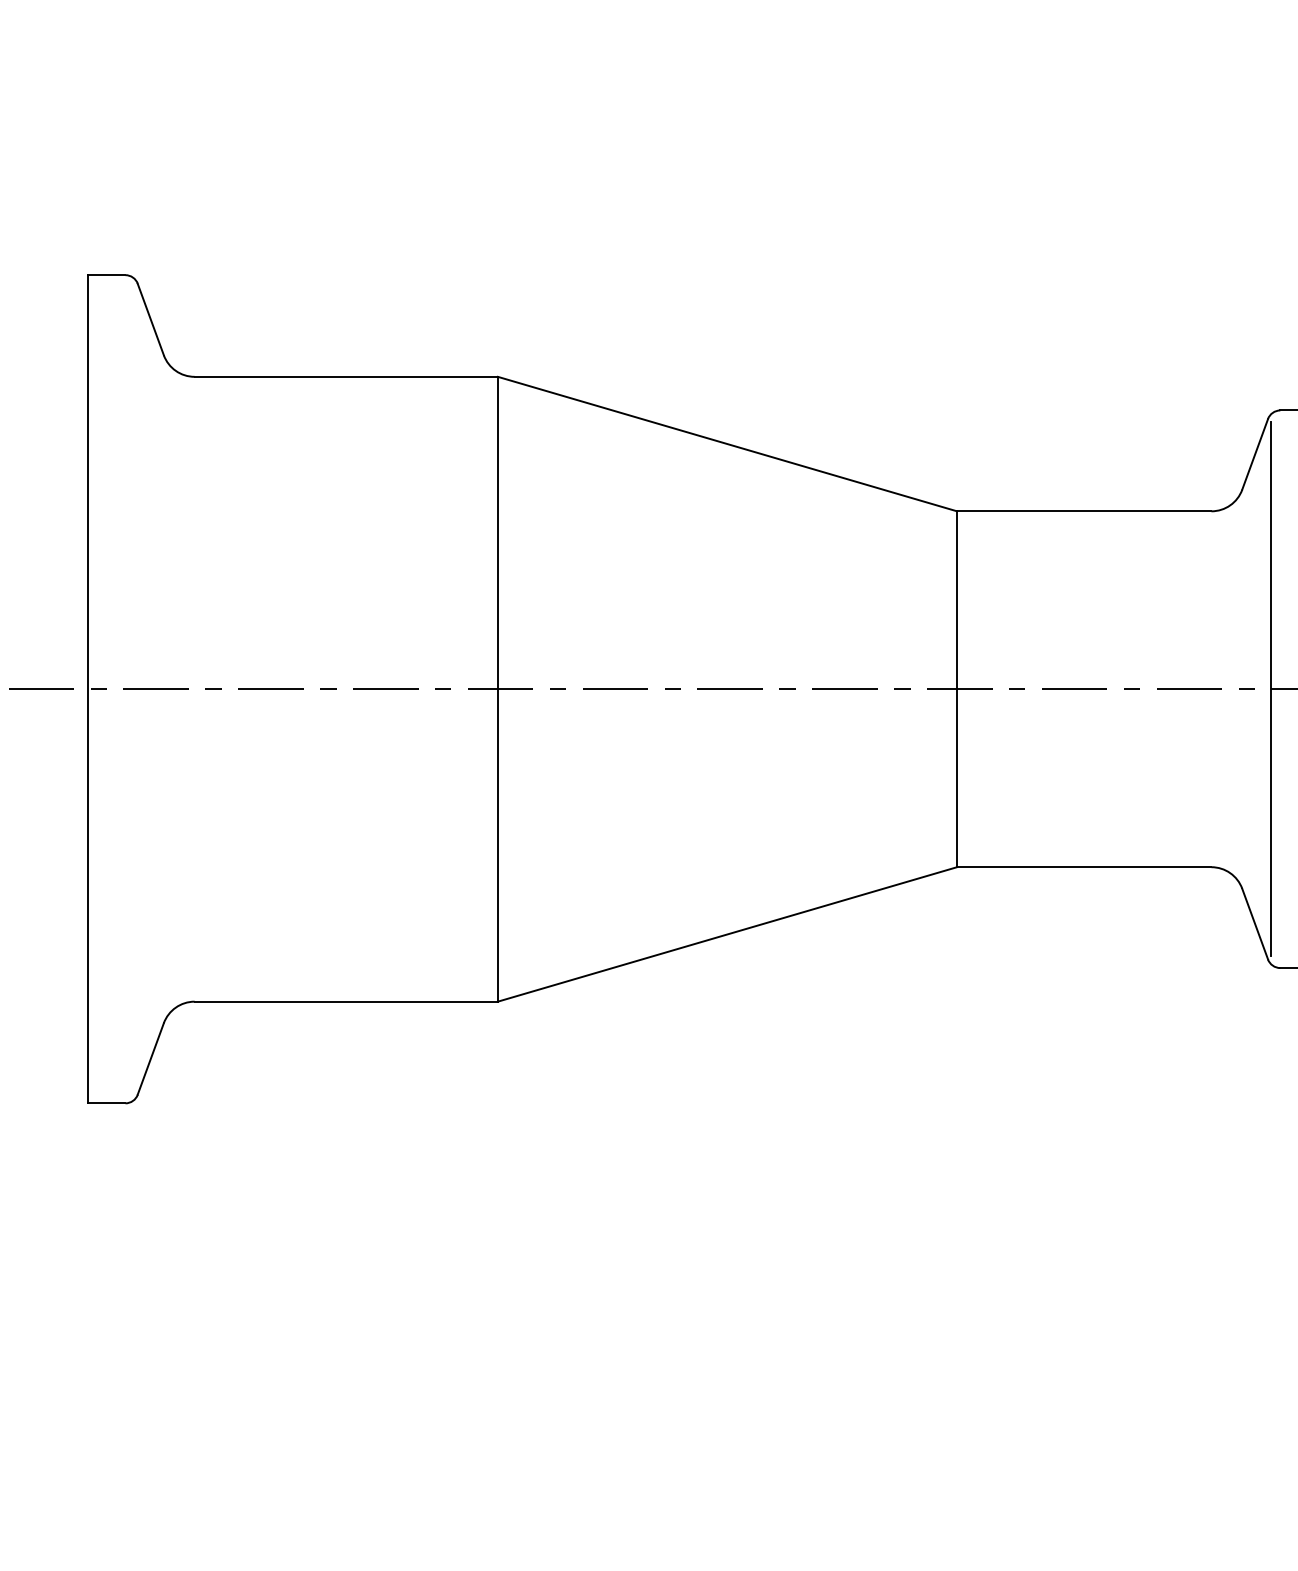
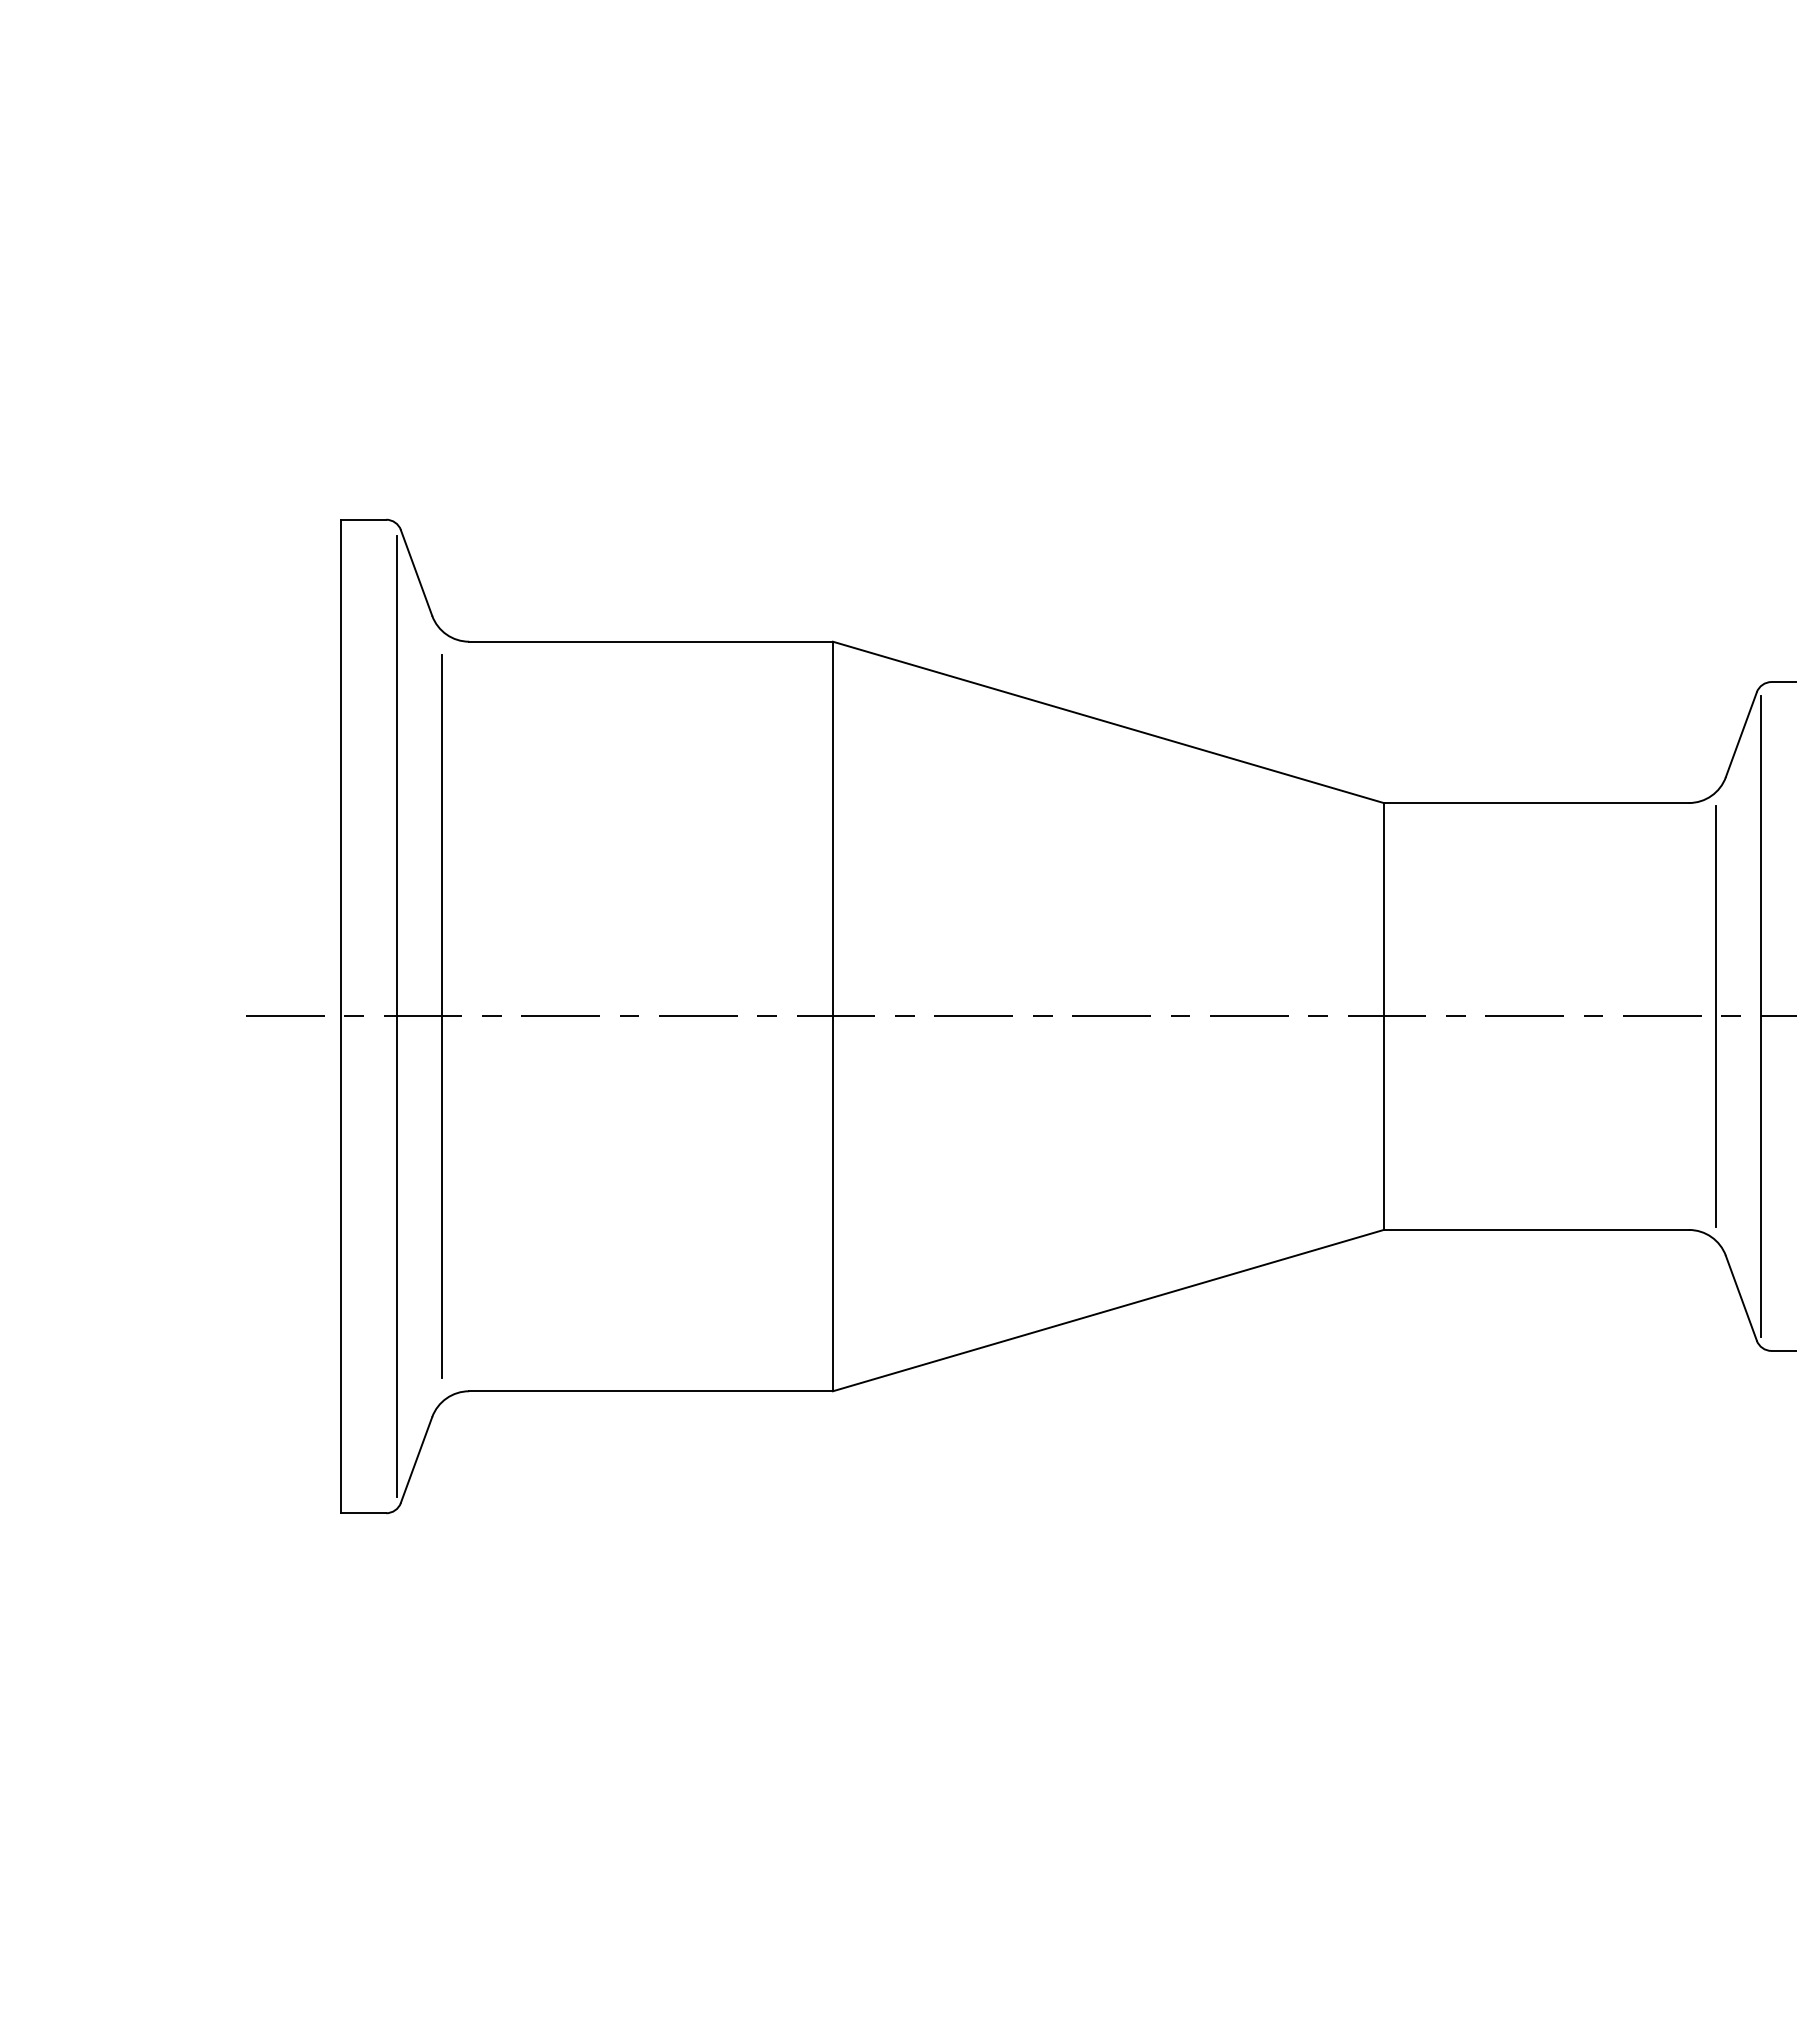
line: (134, 689) -> (397, 1016), added
line: (171, 689) -> (441, 1016), added
line: (1234, 689) -> (1716, 1016), added

